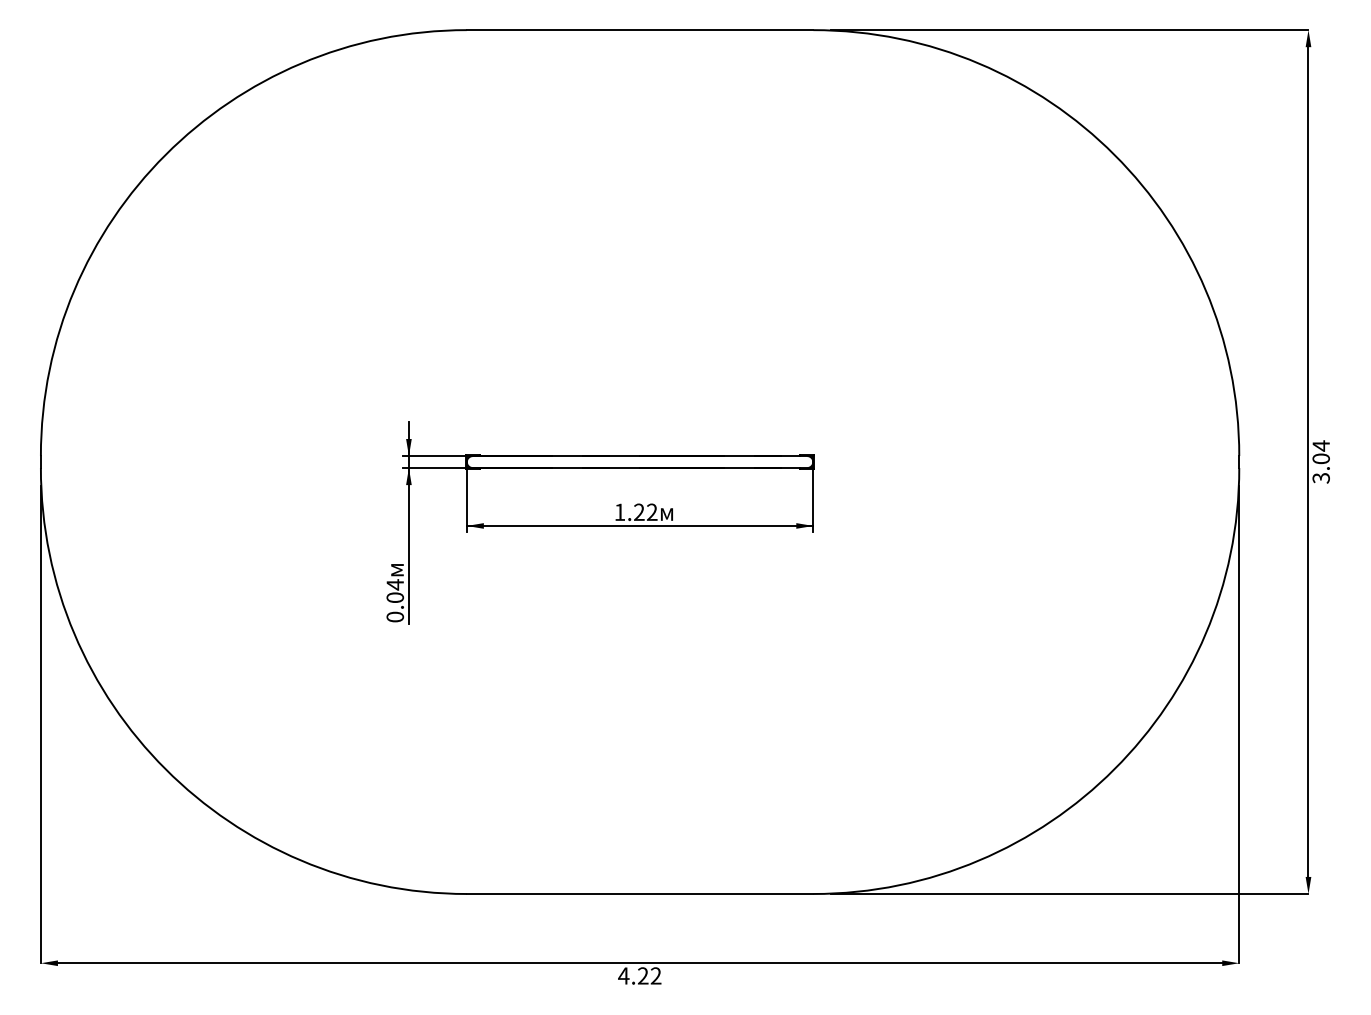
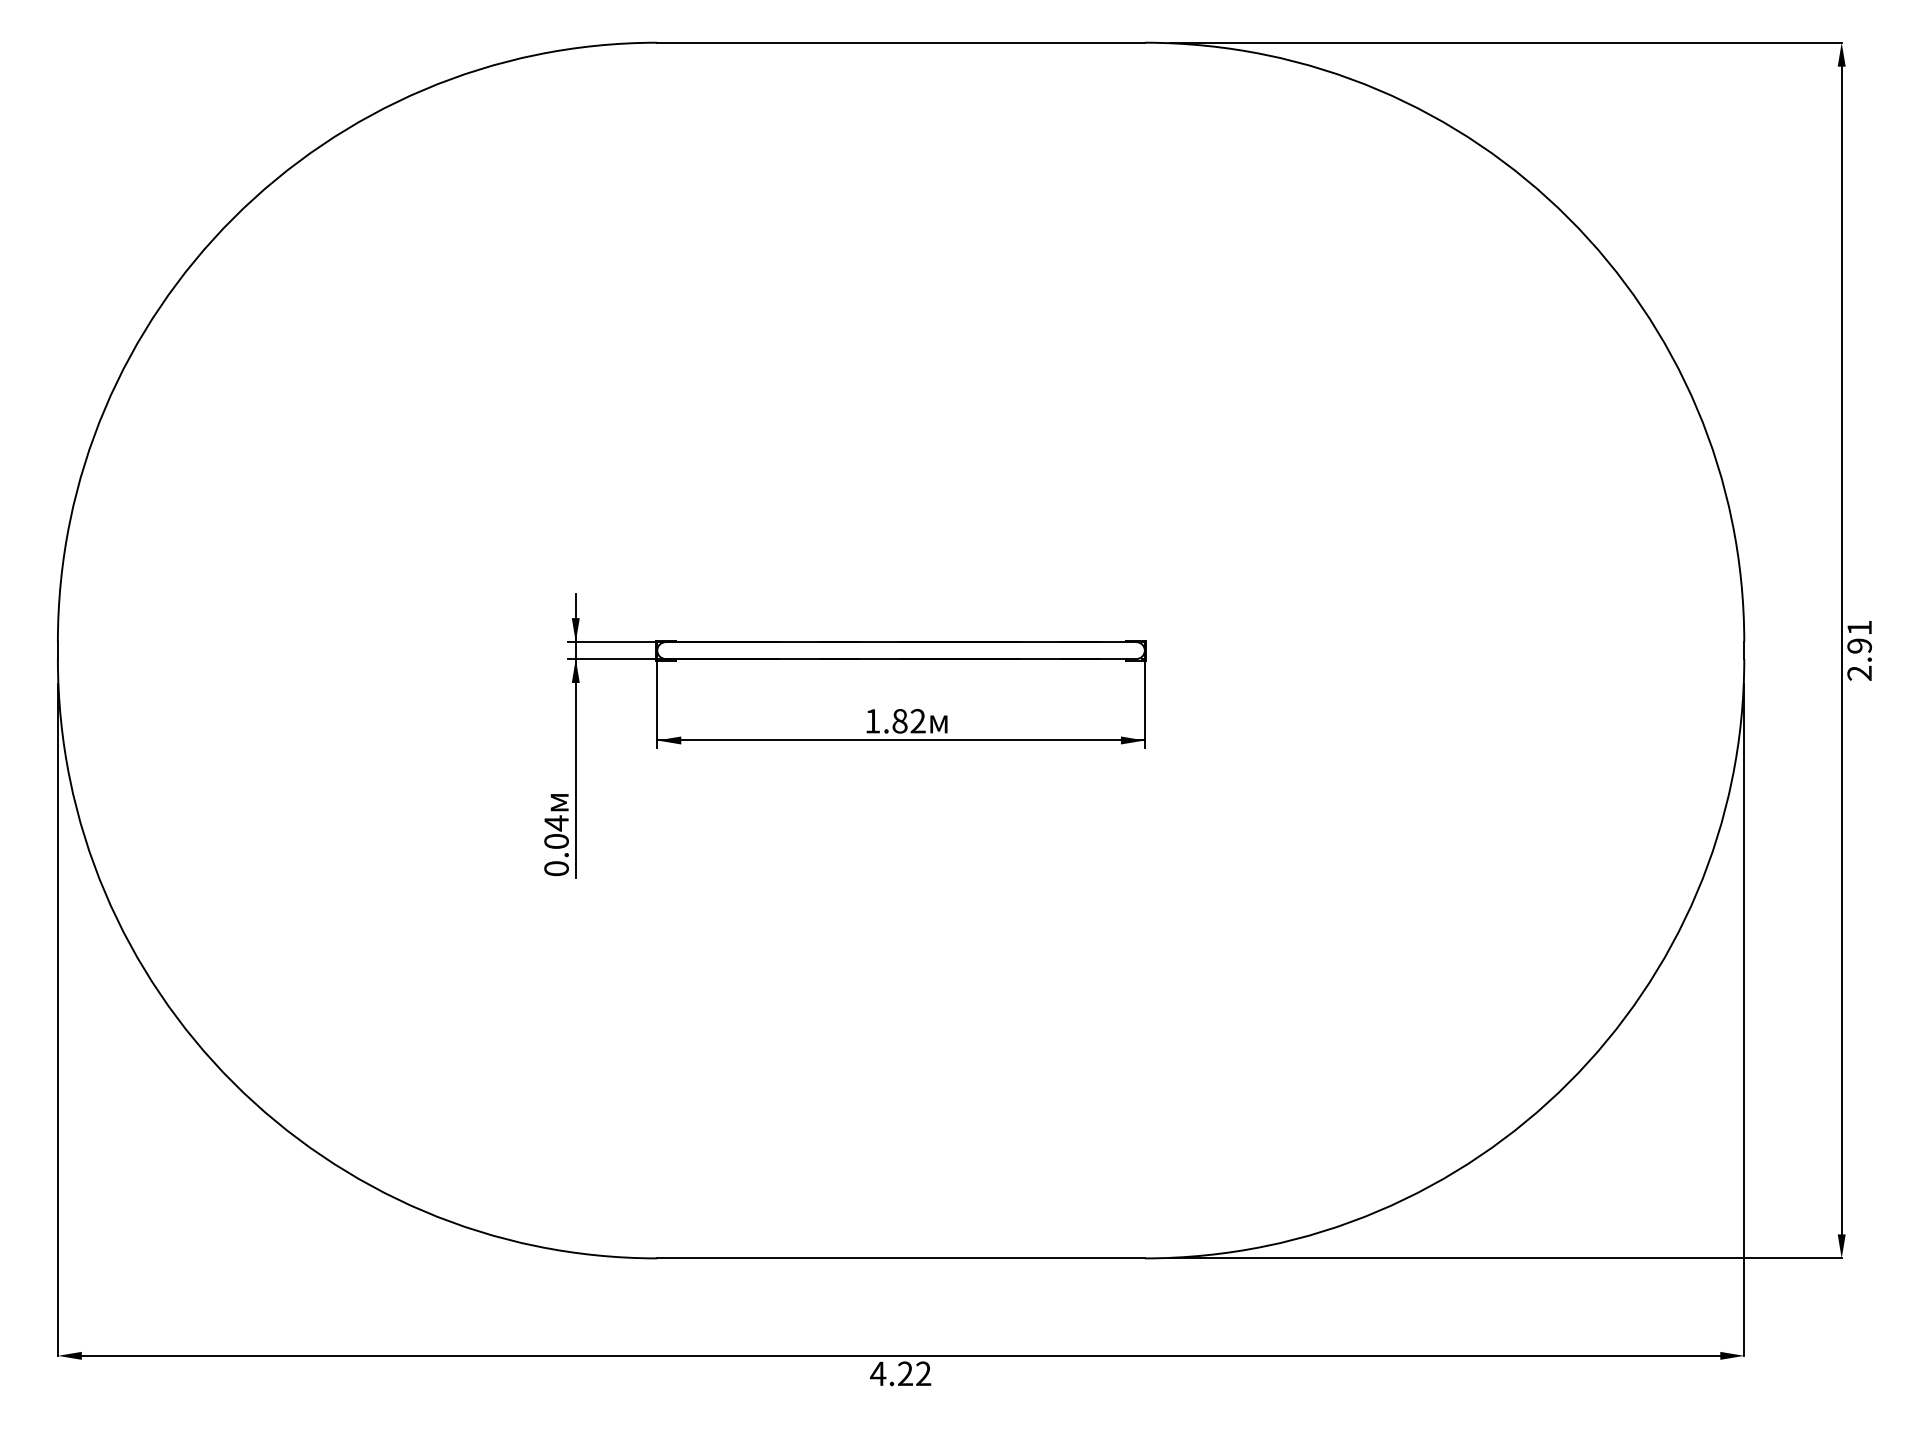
text: (1321, 462) -> (1859, 650), 3.04 -> 2.91
text: (638, 512) -> (899, 721), 1.22 -> 1.82

